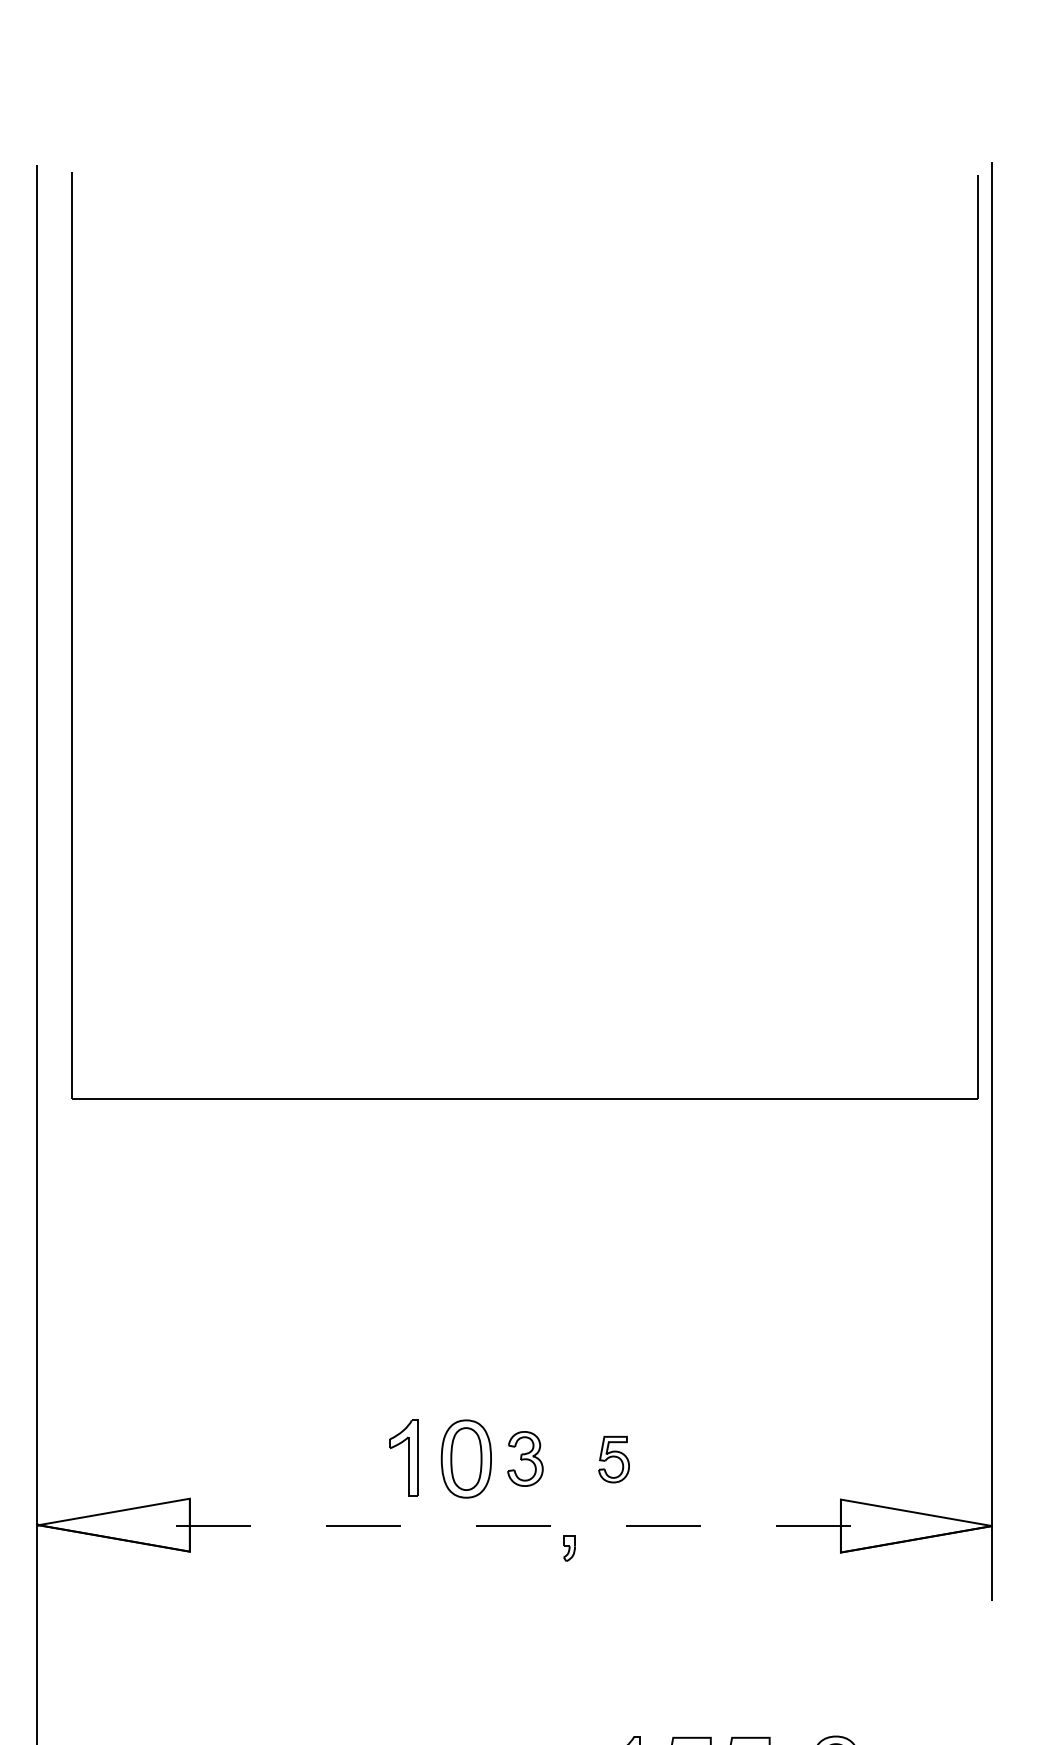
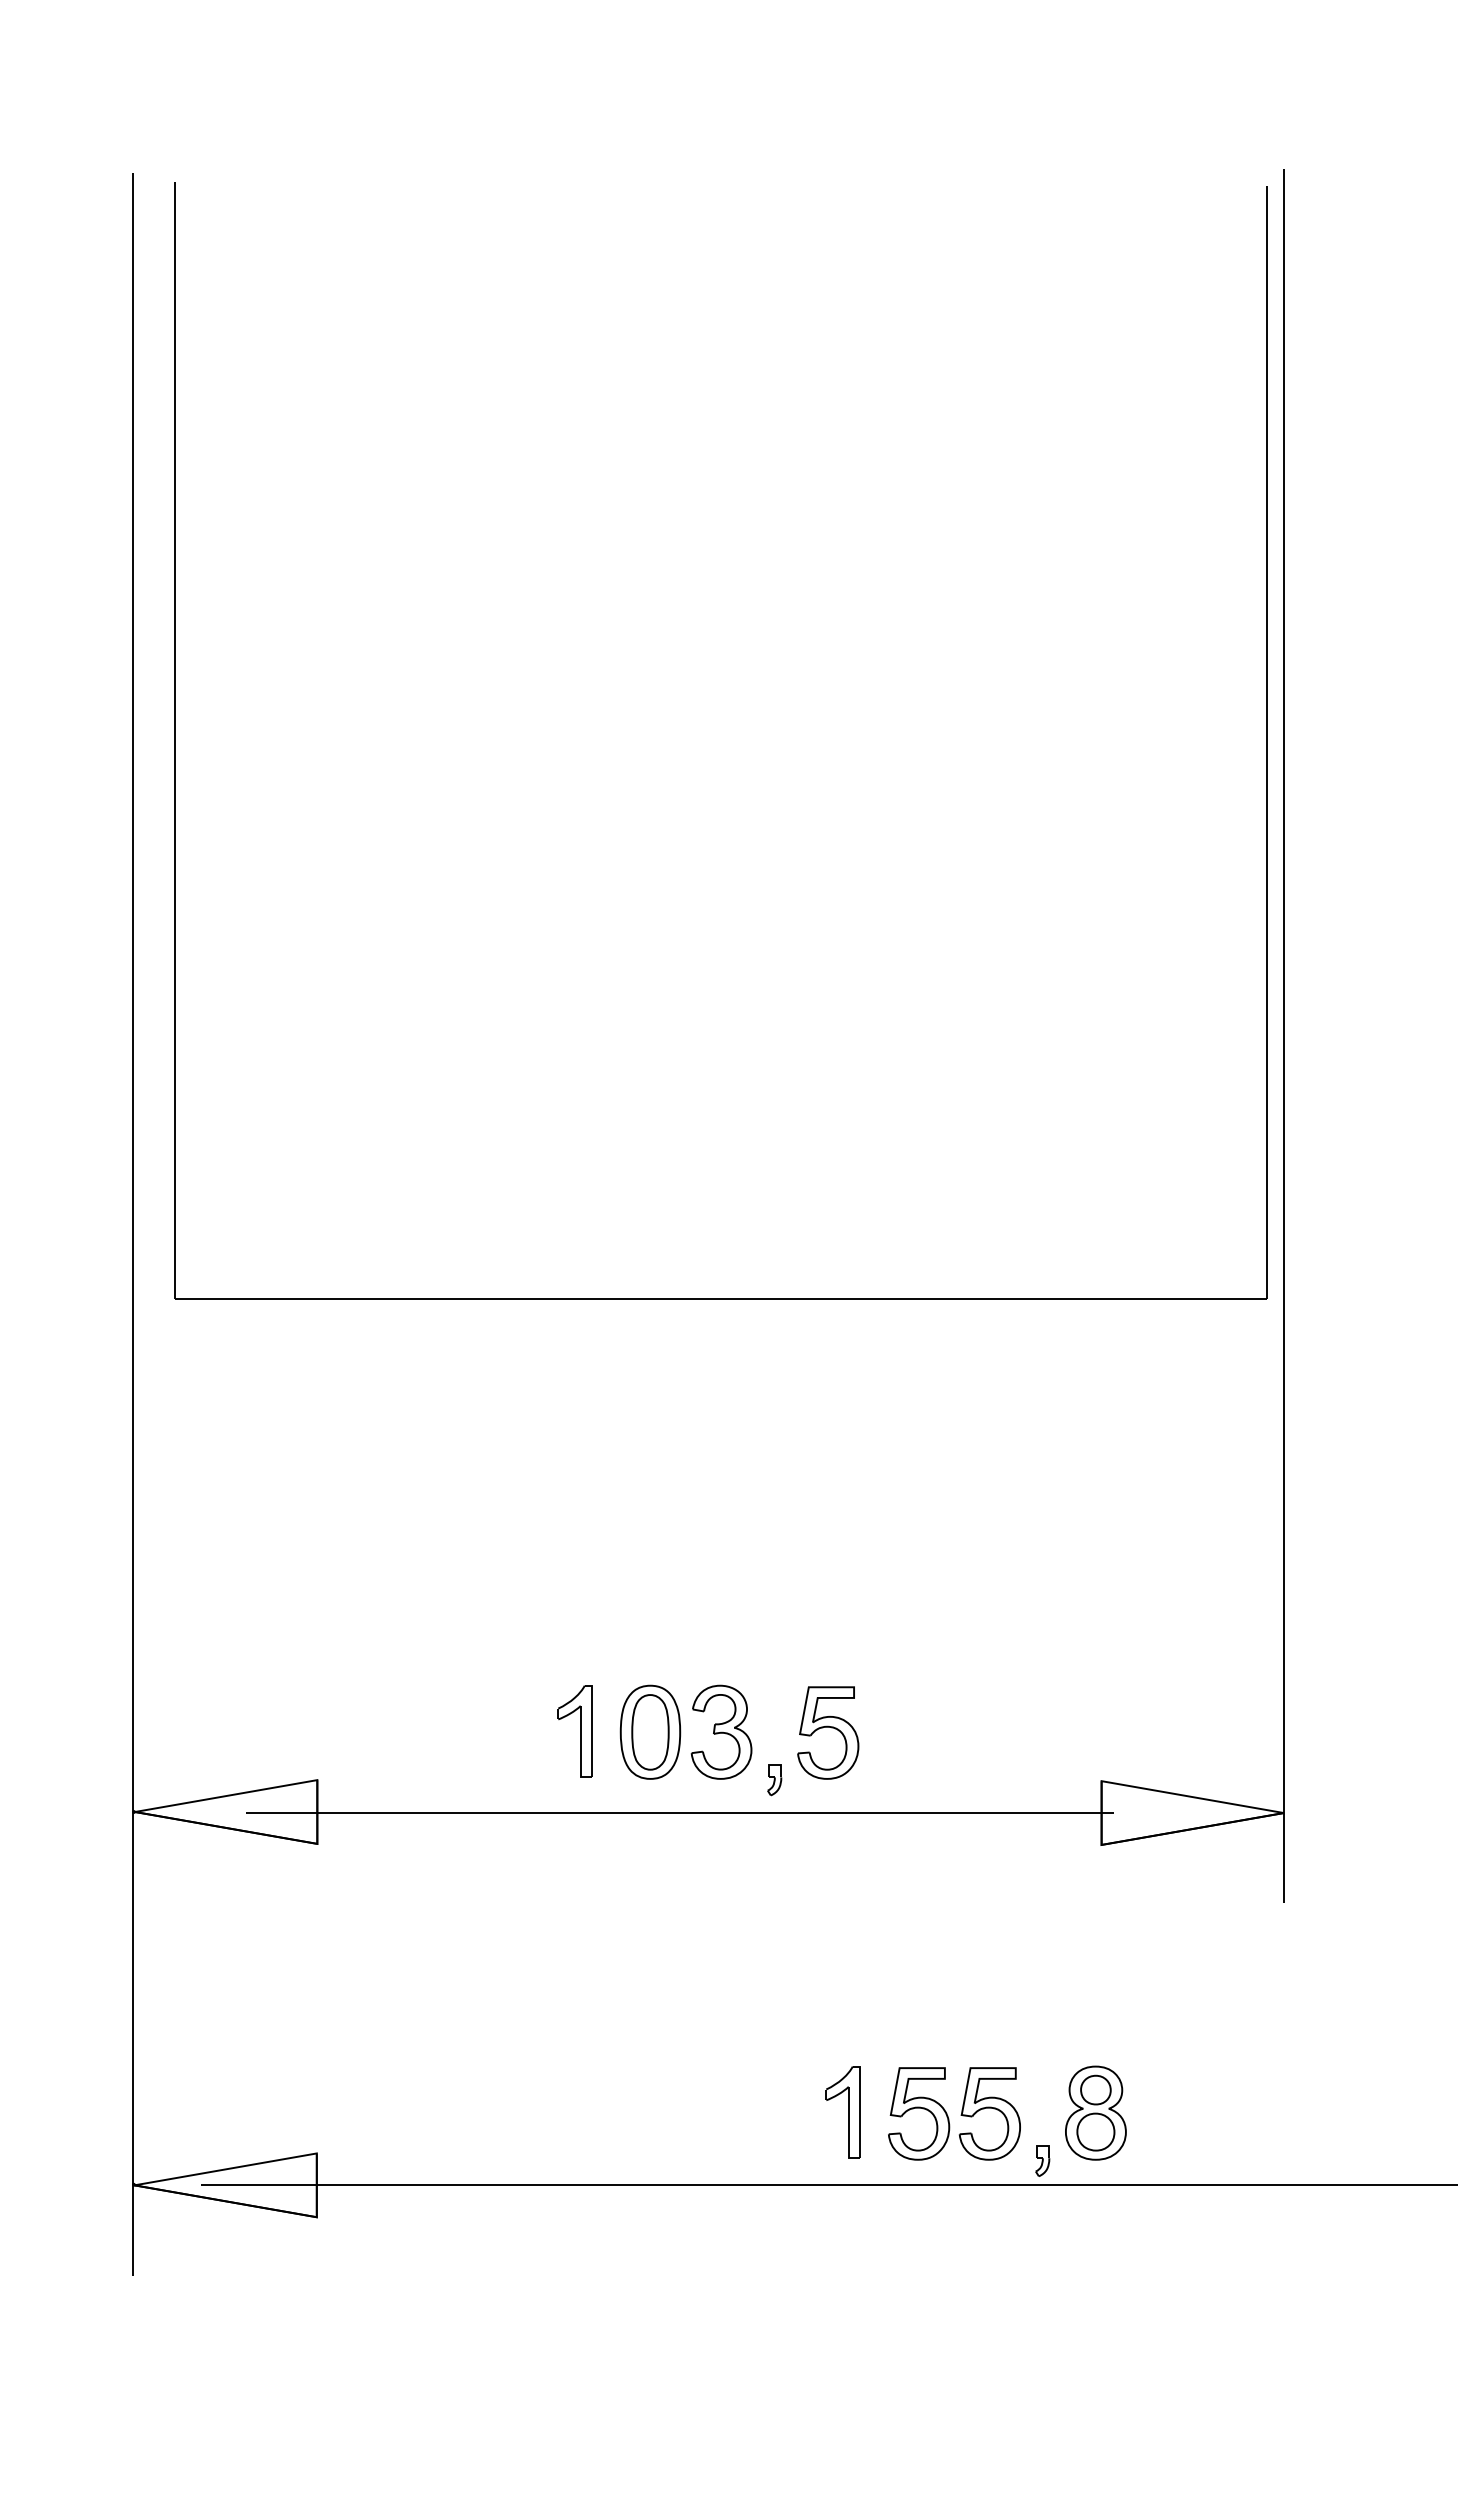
part: (525, 1458) -> (721, 1731), size x1.43
part: (614, 1459) -> (828, 1732), size x1.67
line: (490, 1526) -> (679, 1813), dashed -> solid
part: (569, 1548) -> (774, 1780), moved

